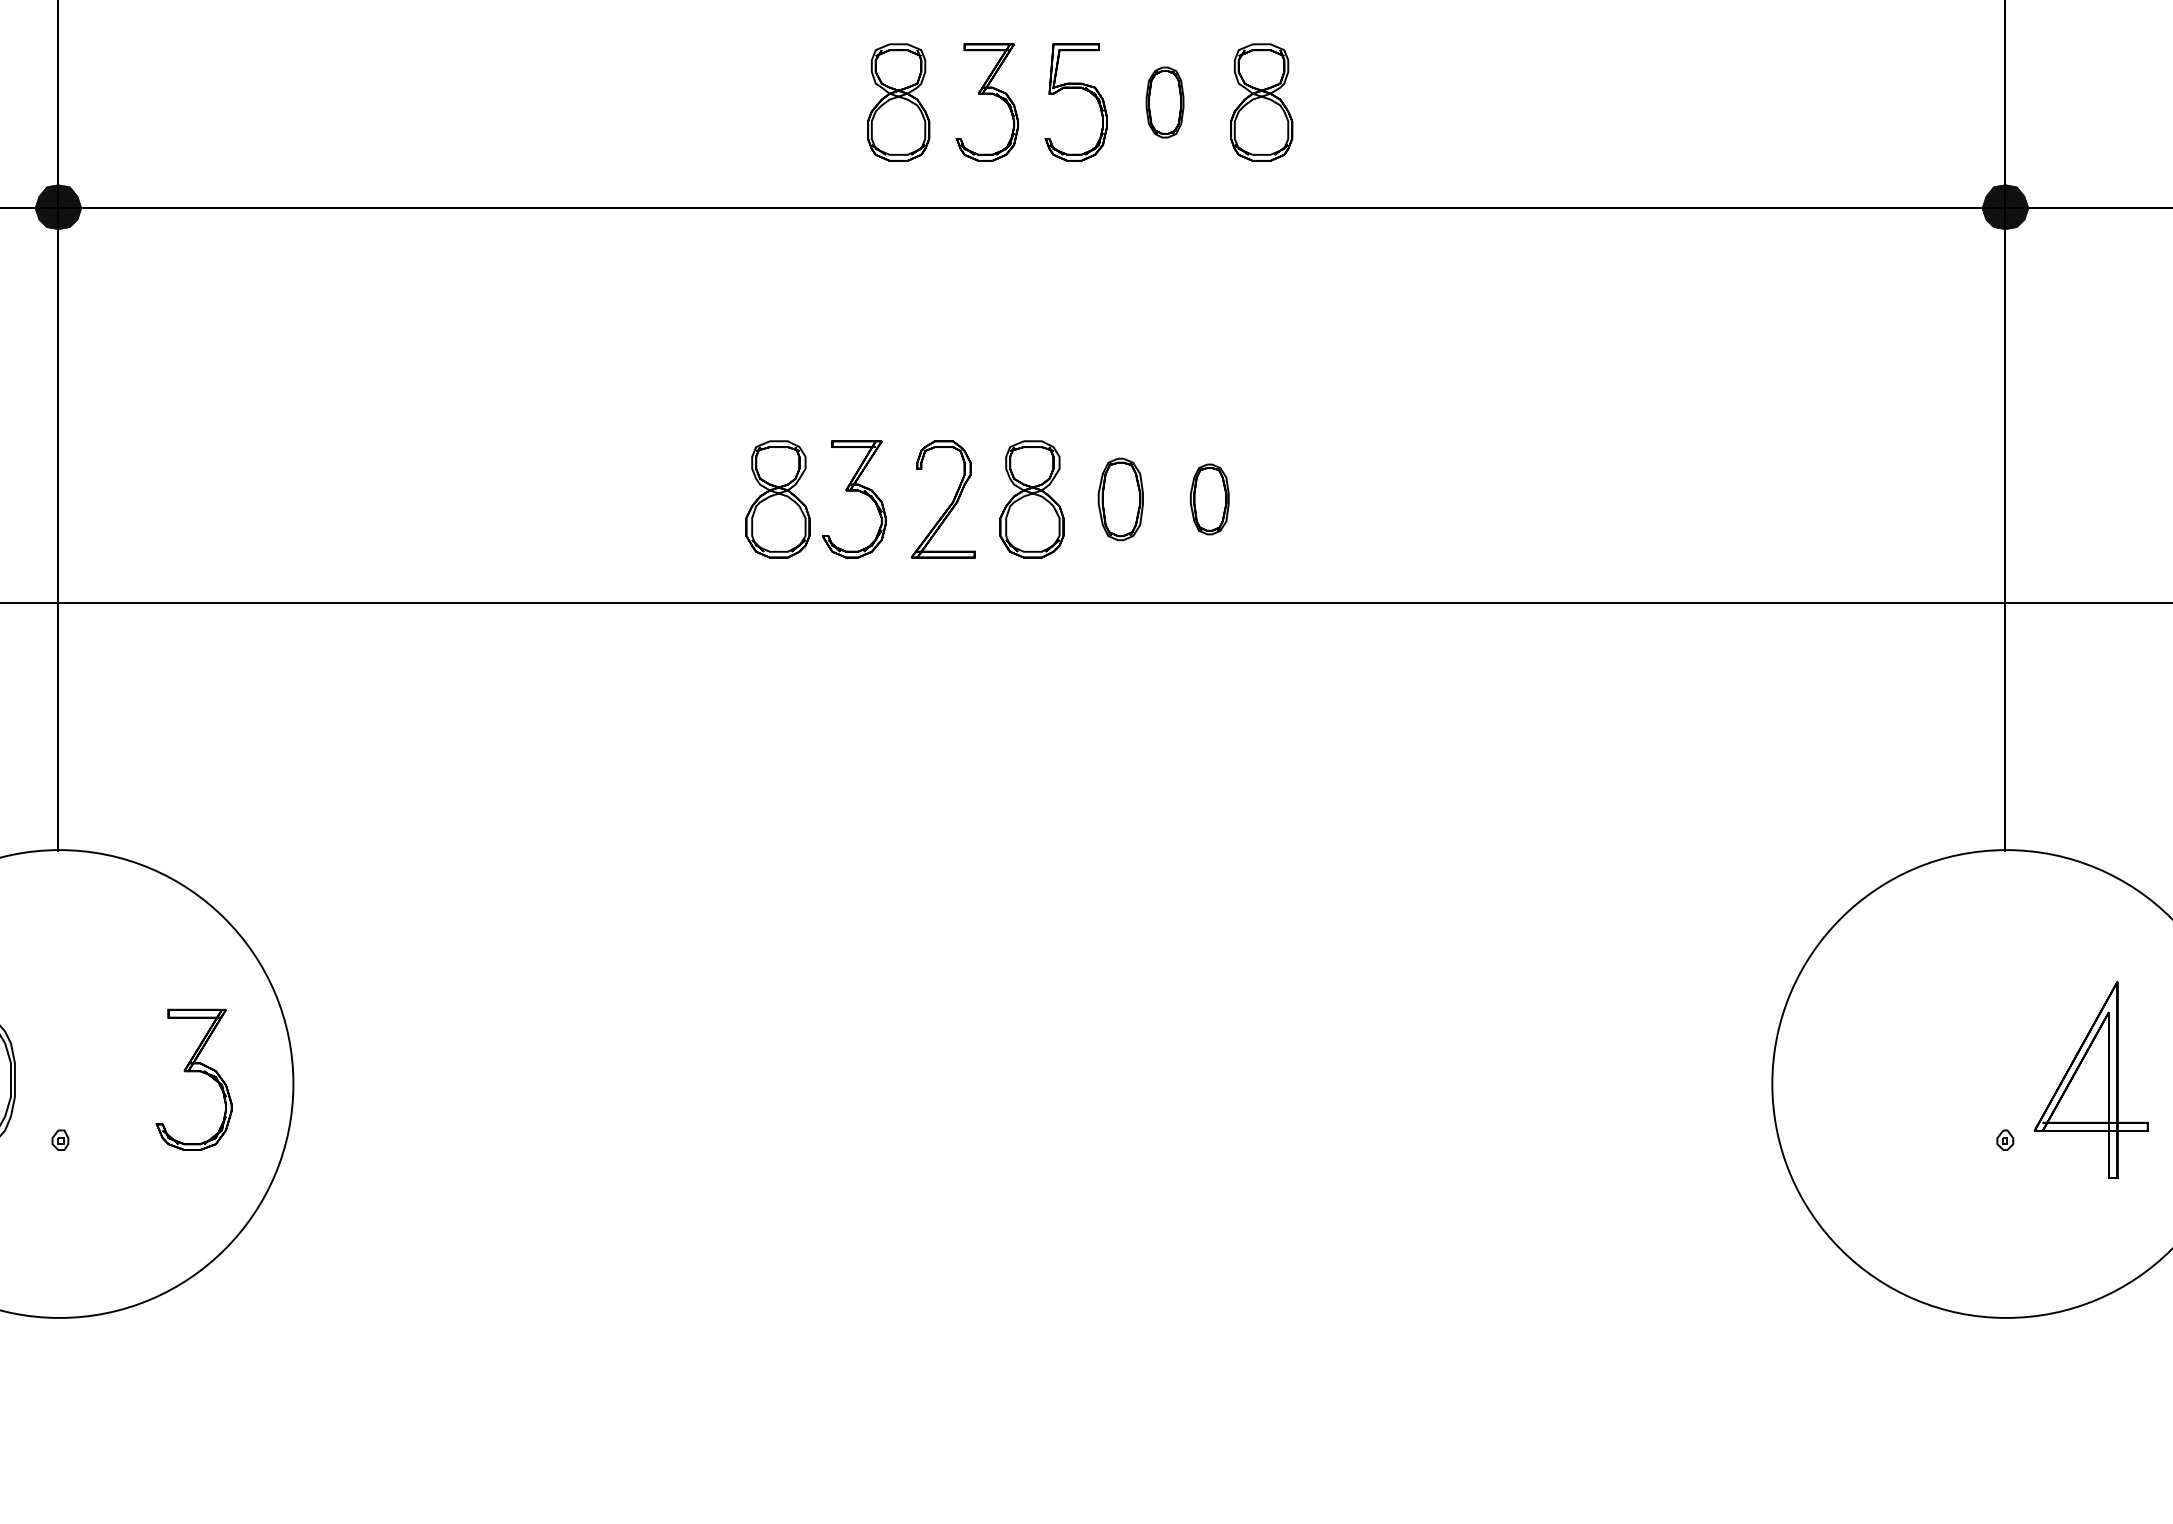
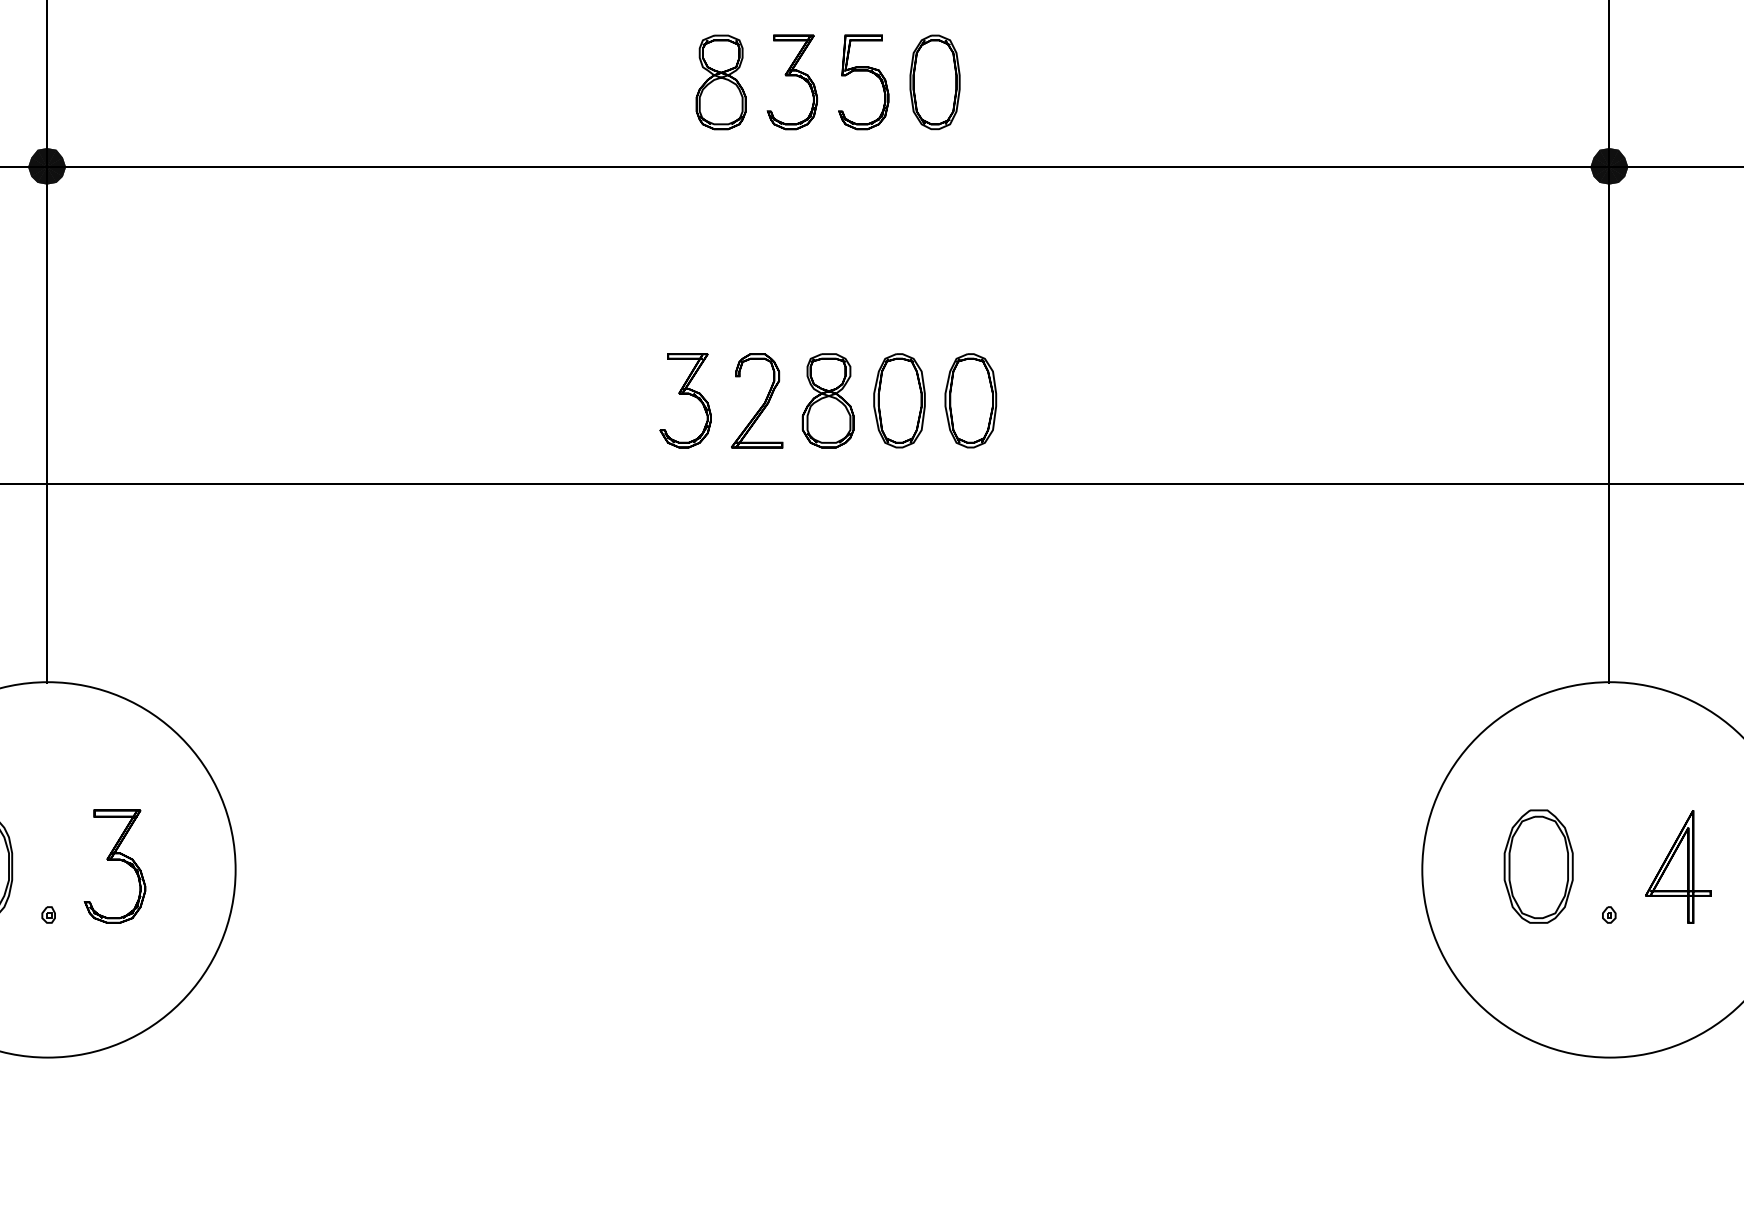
part: (1164, 102) -> (934, 82), size x1.67
part: (1261, 102) -> (1012, 82), removed
part: (777, 499) -> (624, 400), removed
part: (1120, 499) -> (899, 400), size x1.43
part: (1209, 499) -> (970, 400), size x1.67
part: (193, 1072) -> (114, 860), moved
part: (1917, 1079) -> (1538, 866), added
part: (2091, 1079) -> (1678, 866), size x0.71

